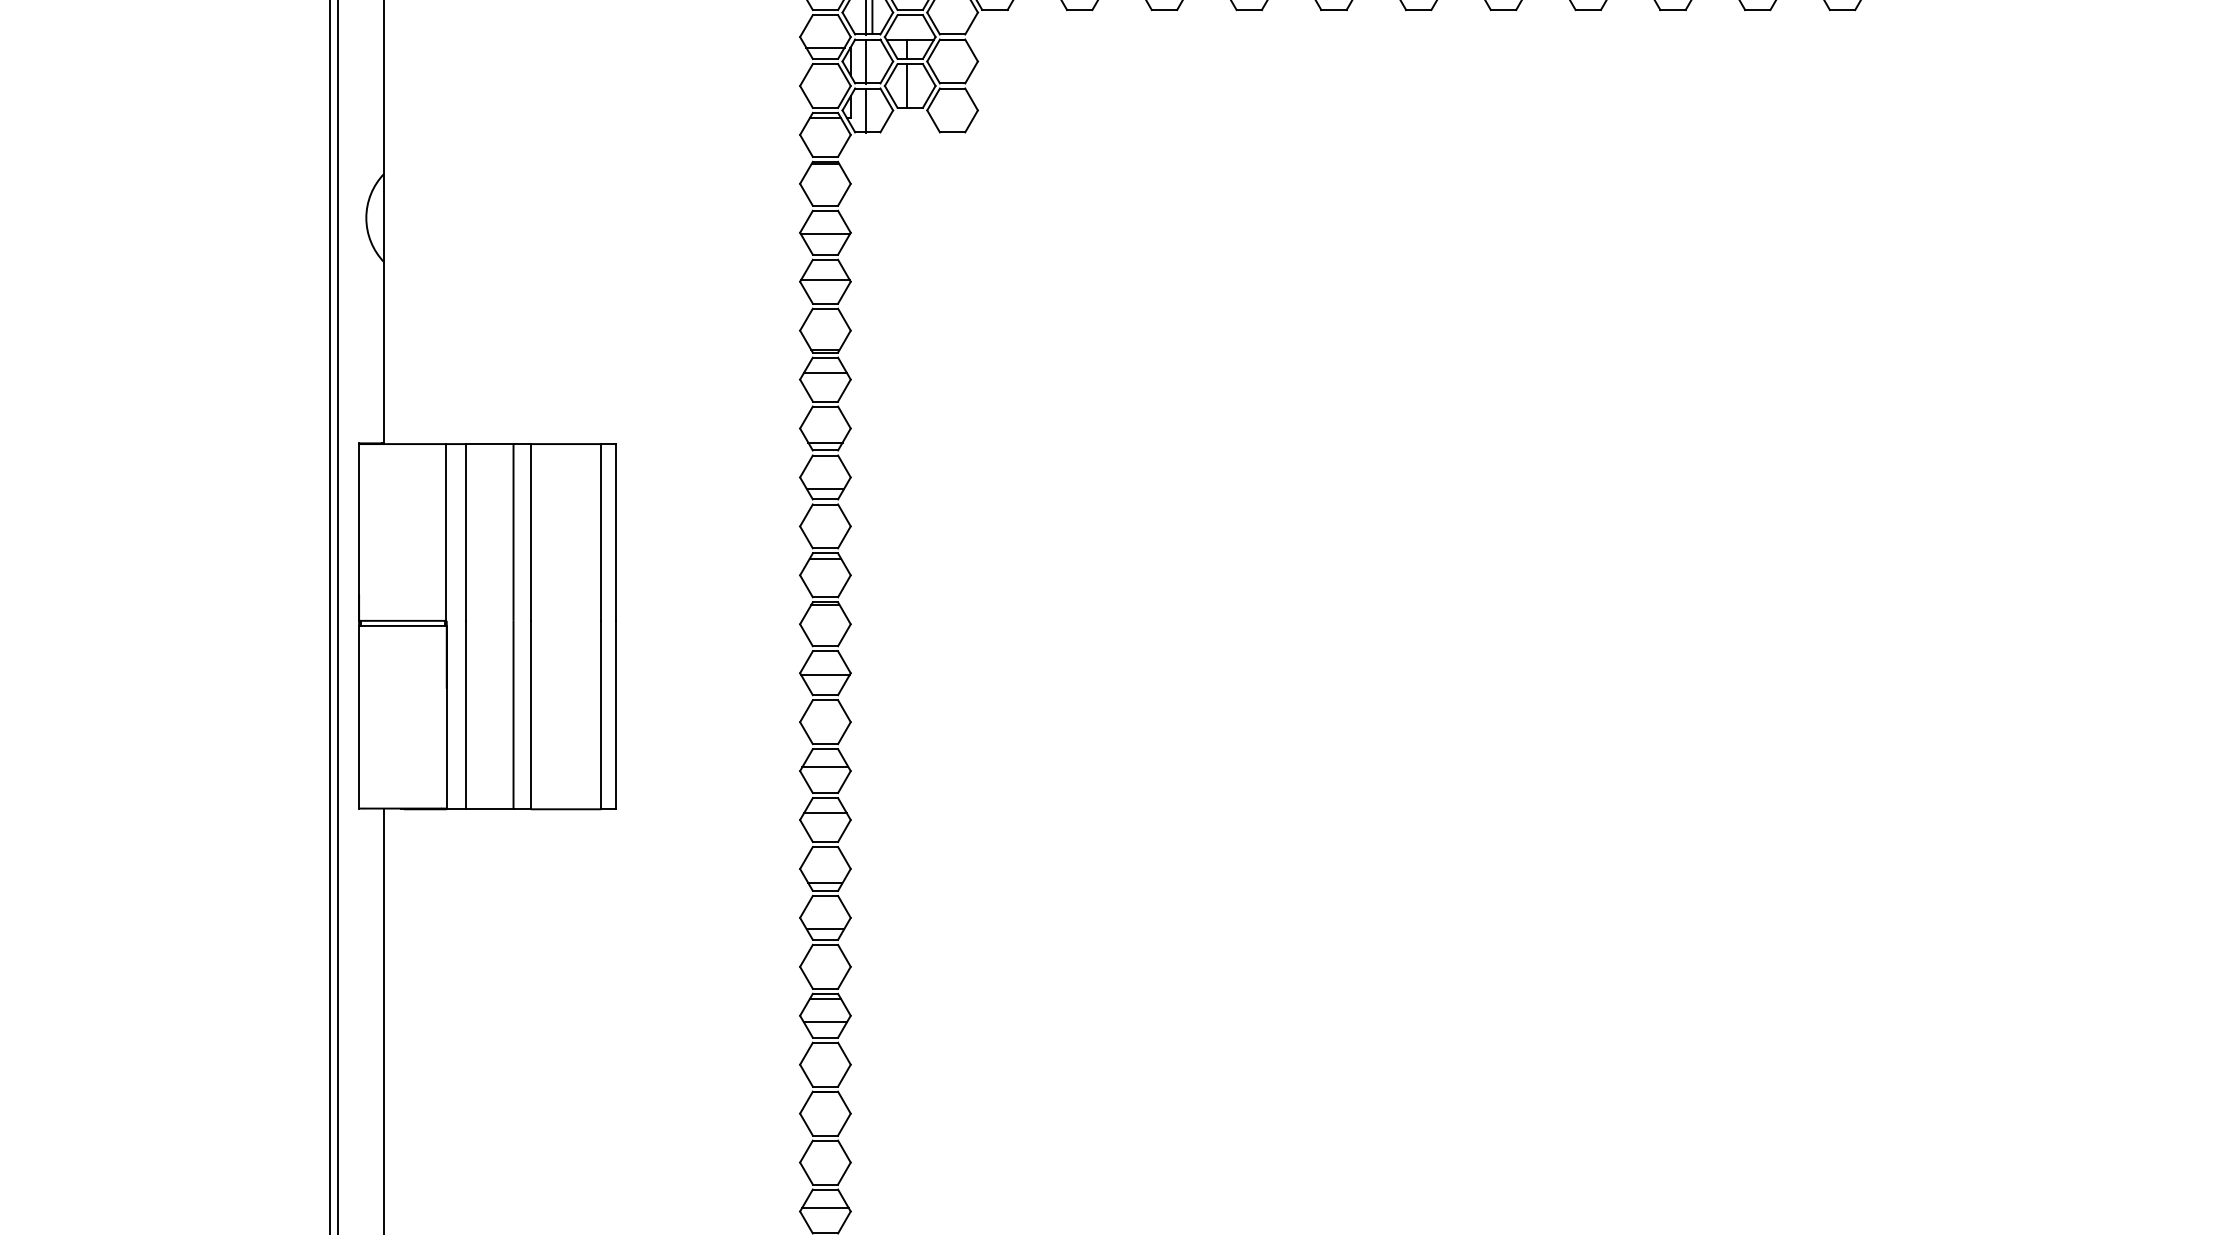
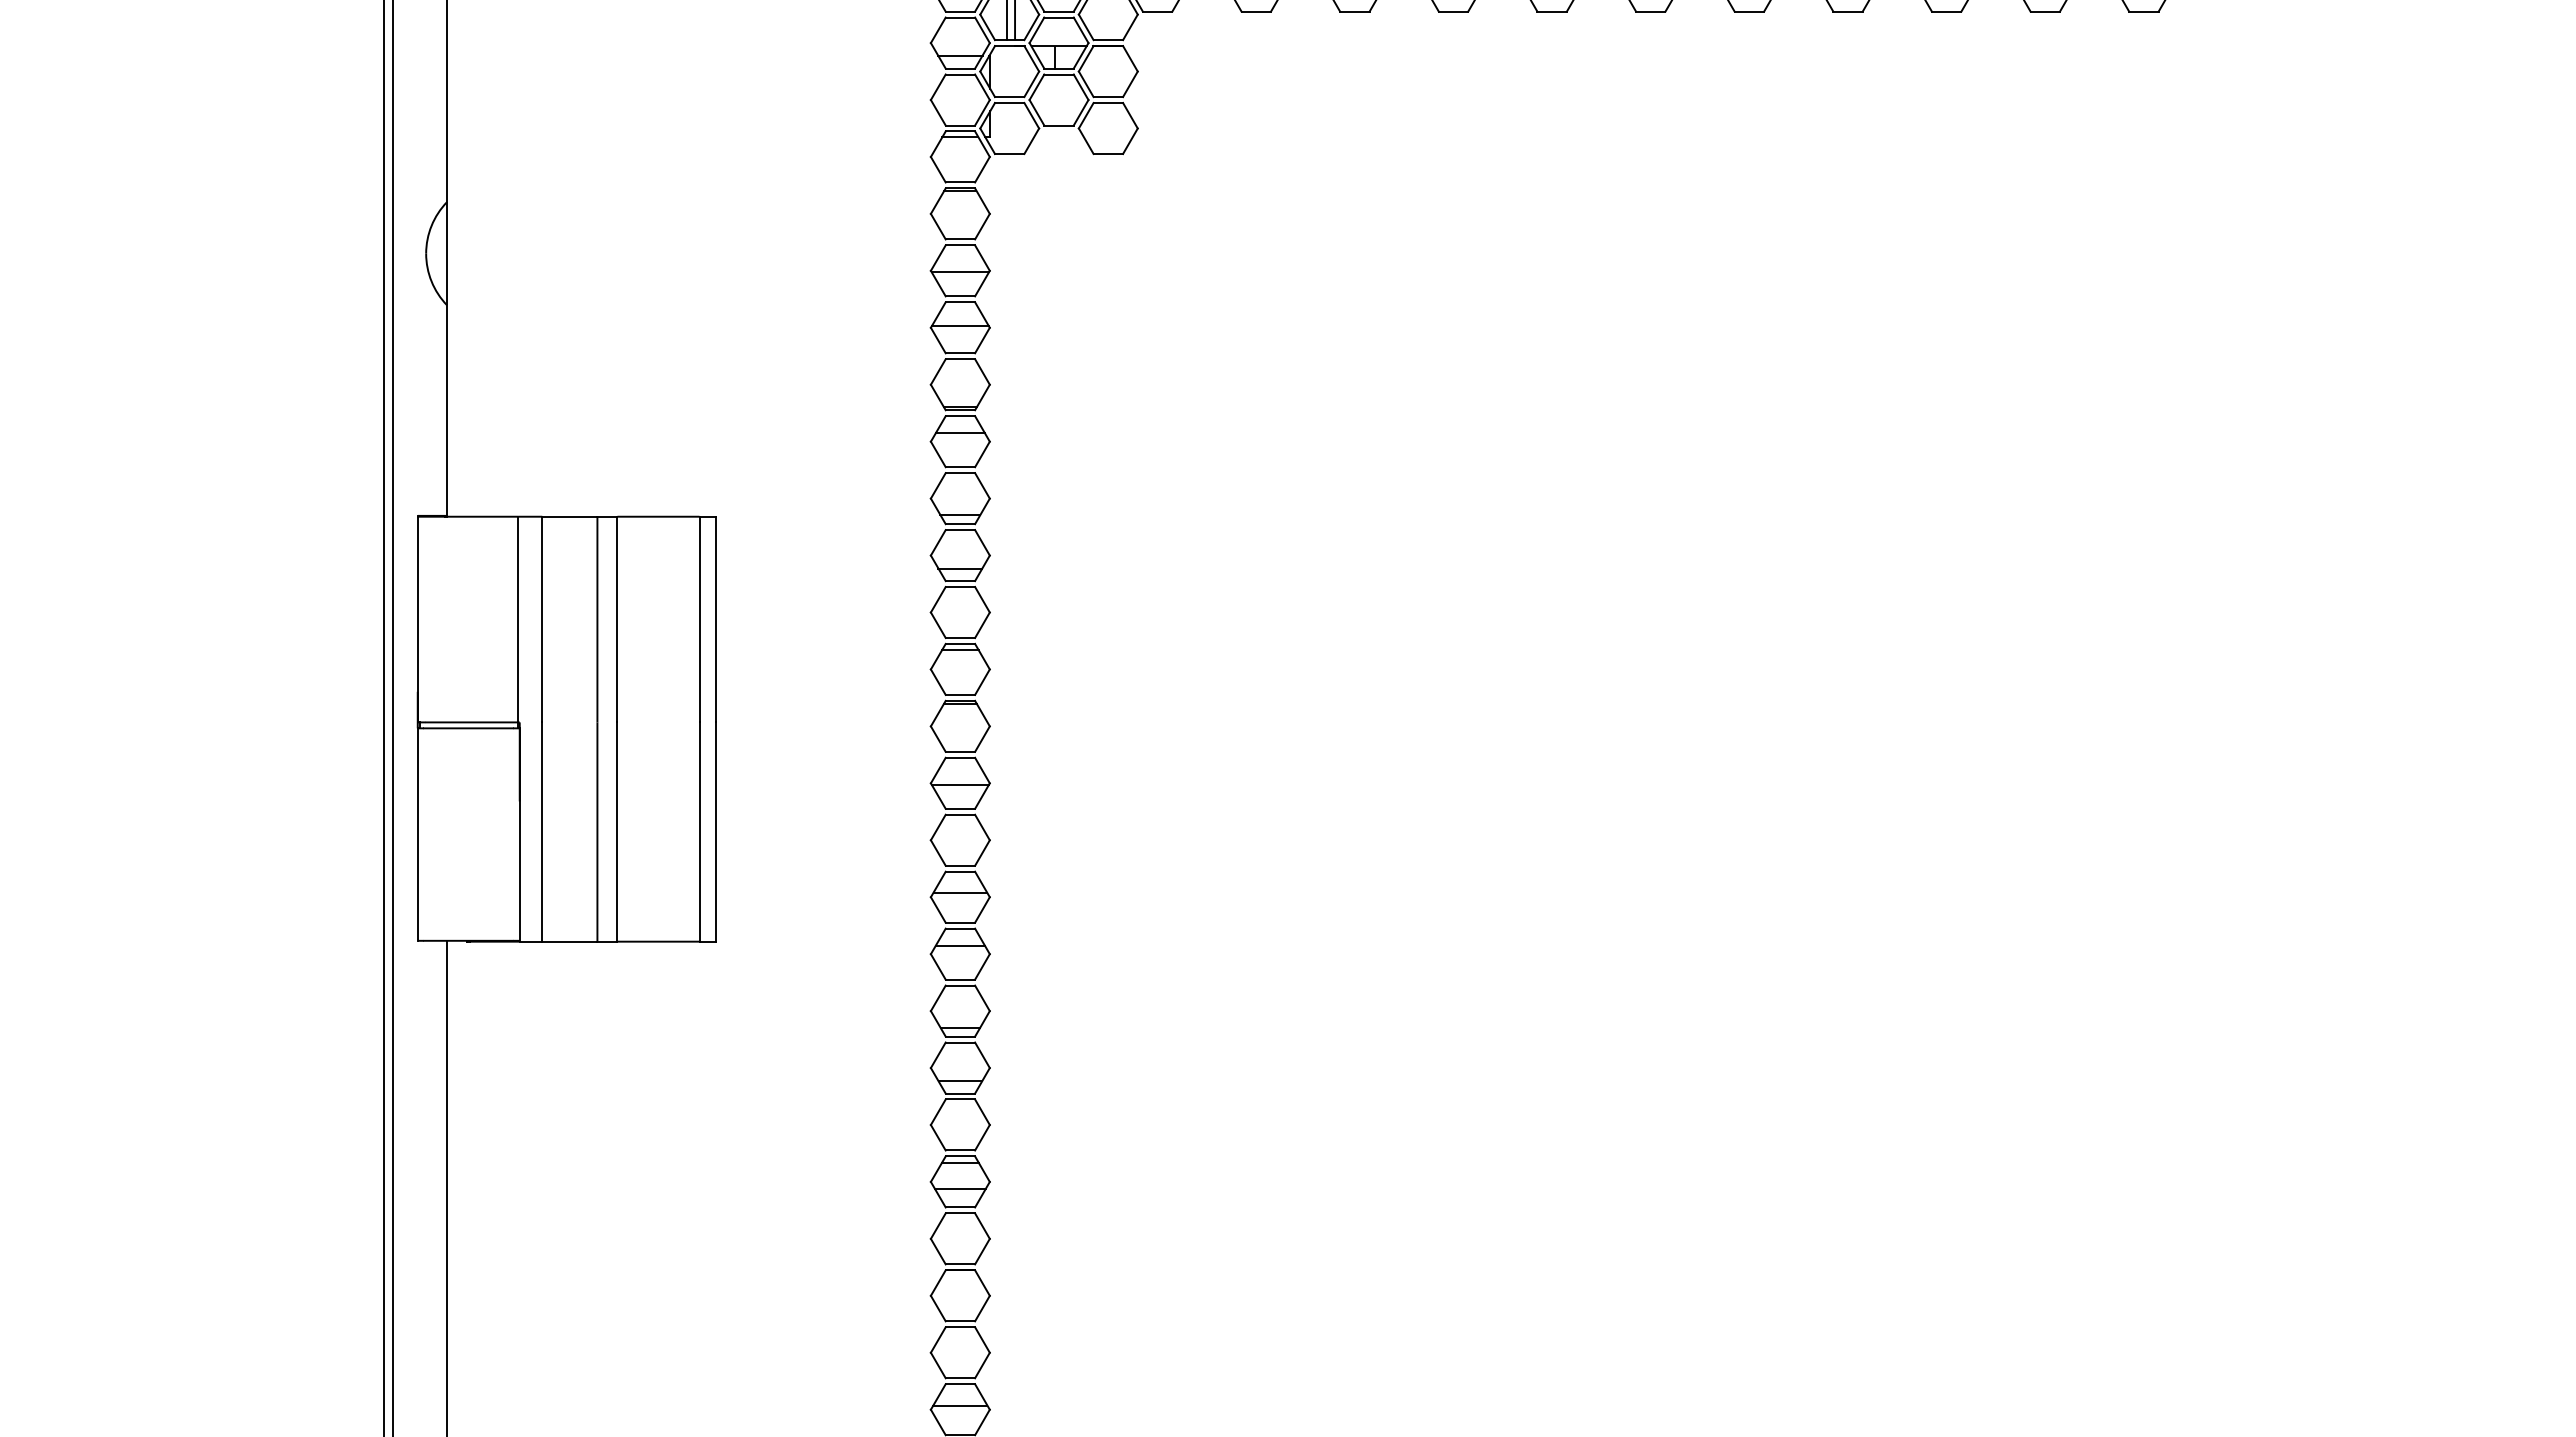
line: (865, 61) -> (1007, 71), removed
line: (907, 85) -> (1055, 99), removed
line: (865, 110) -> (1007, 128), removed

